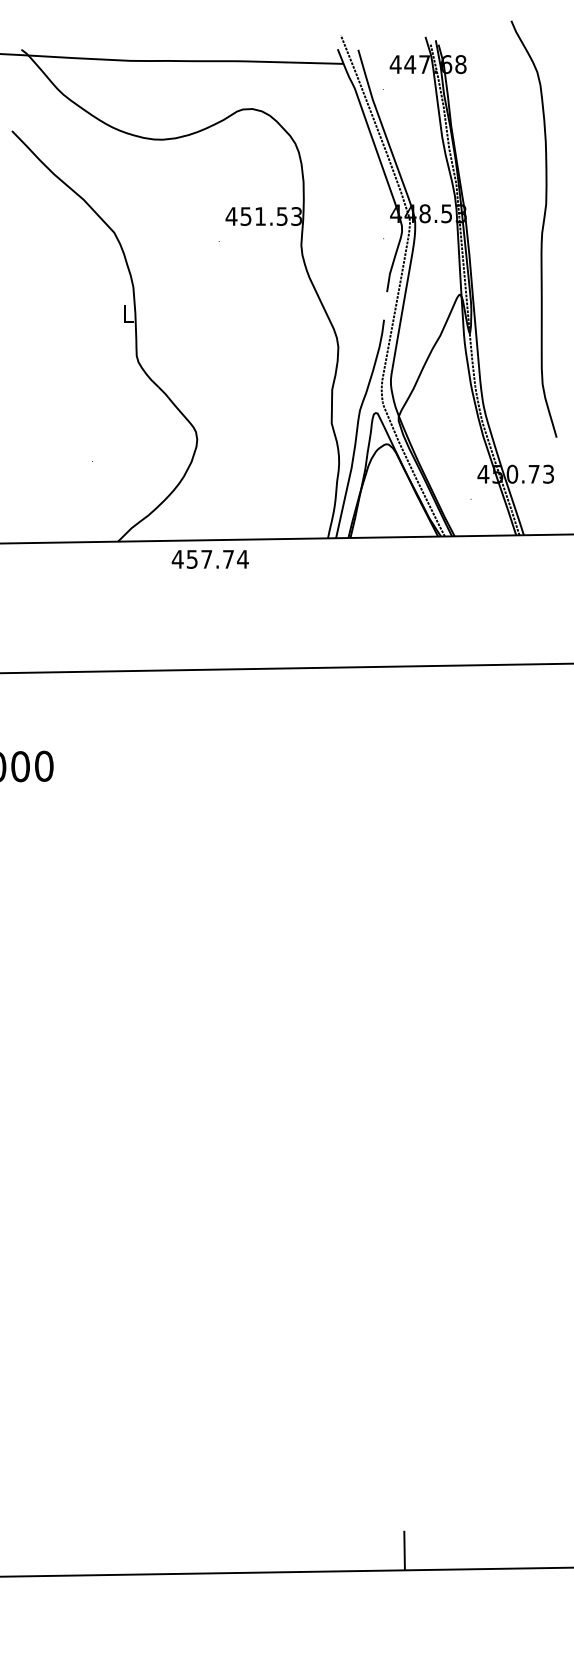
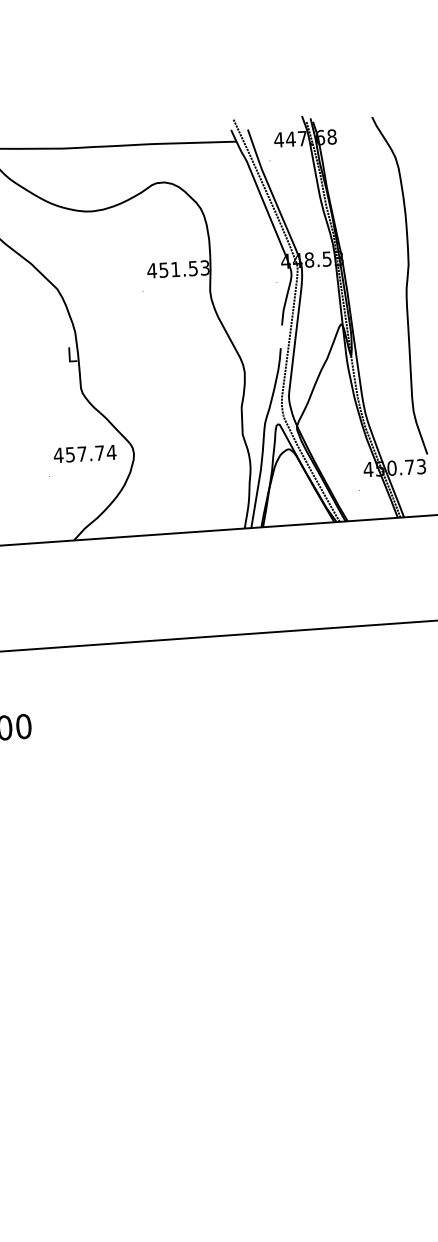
curve: (541, 229) -> (405, 285), moved
text: (209, 559) -> (84, 454), moved

